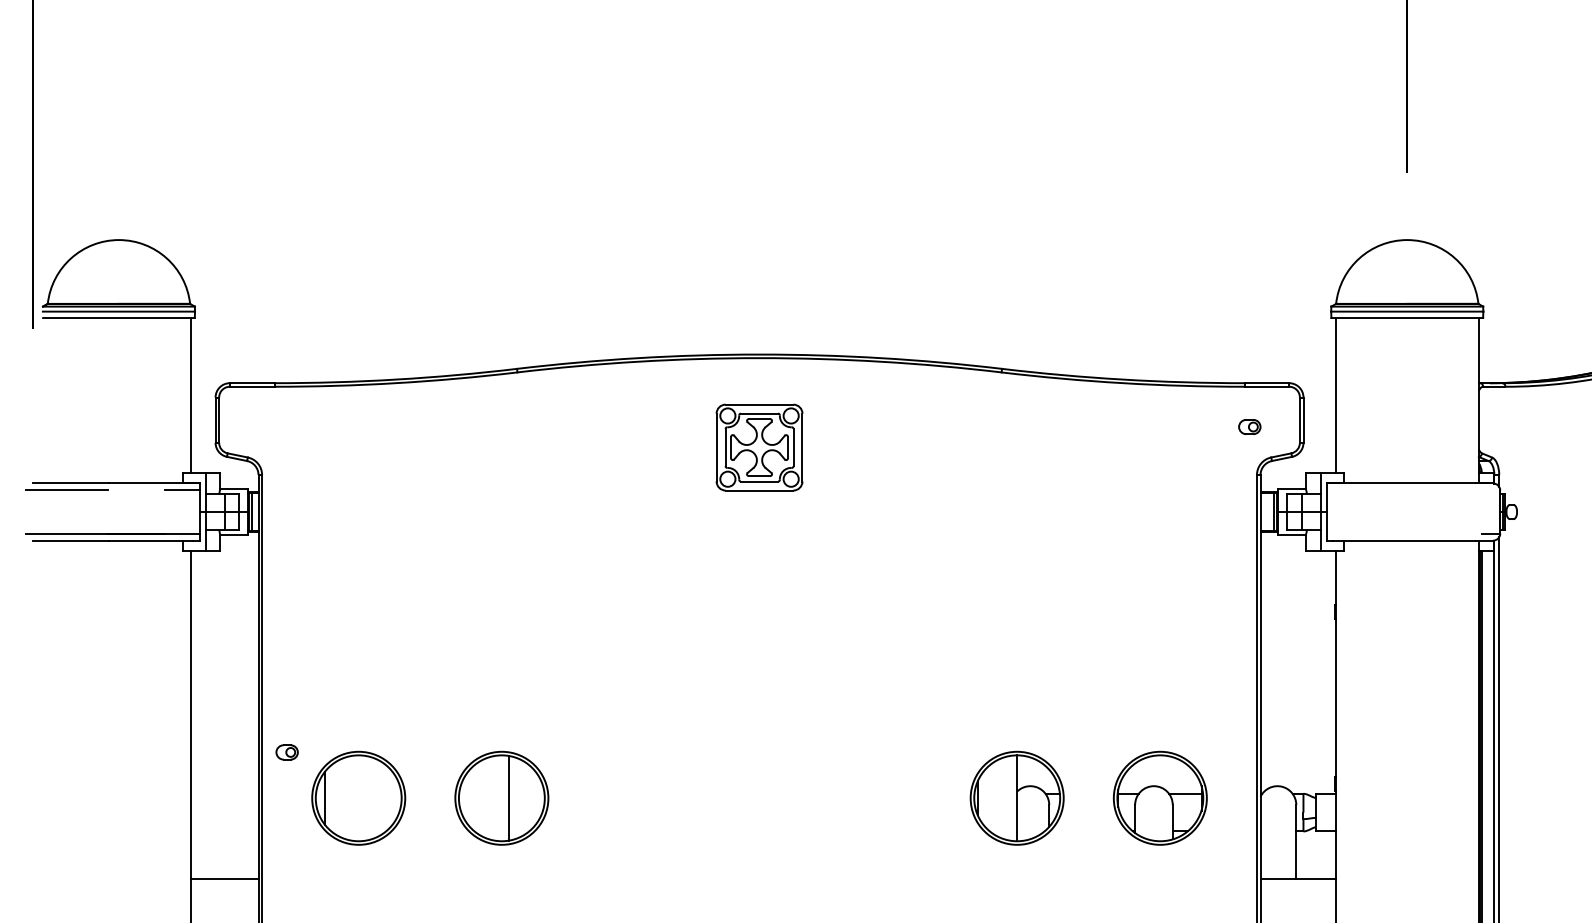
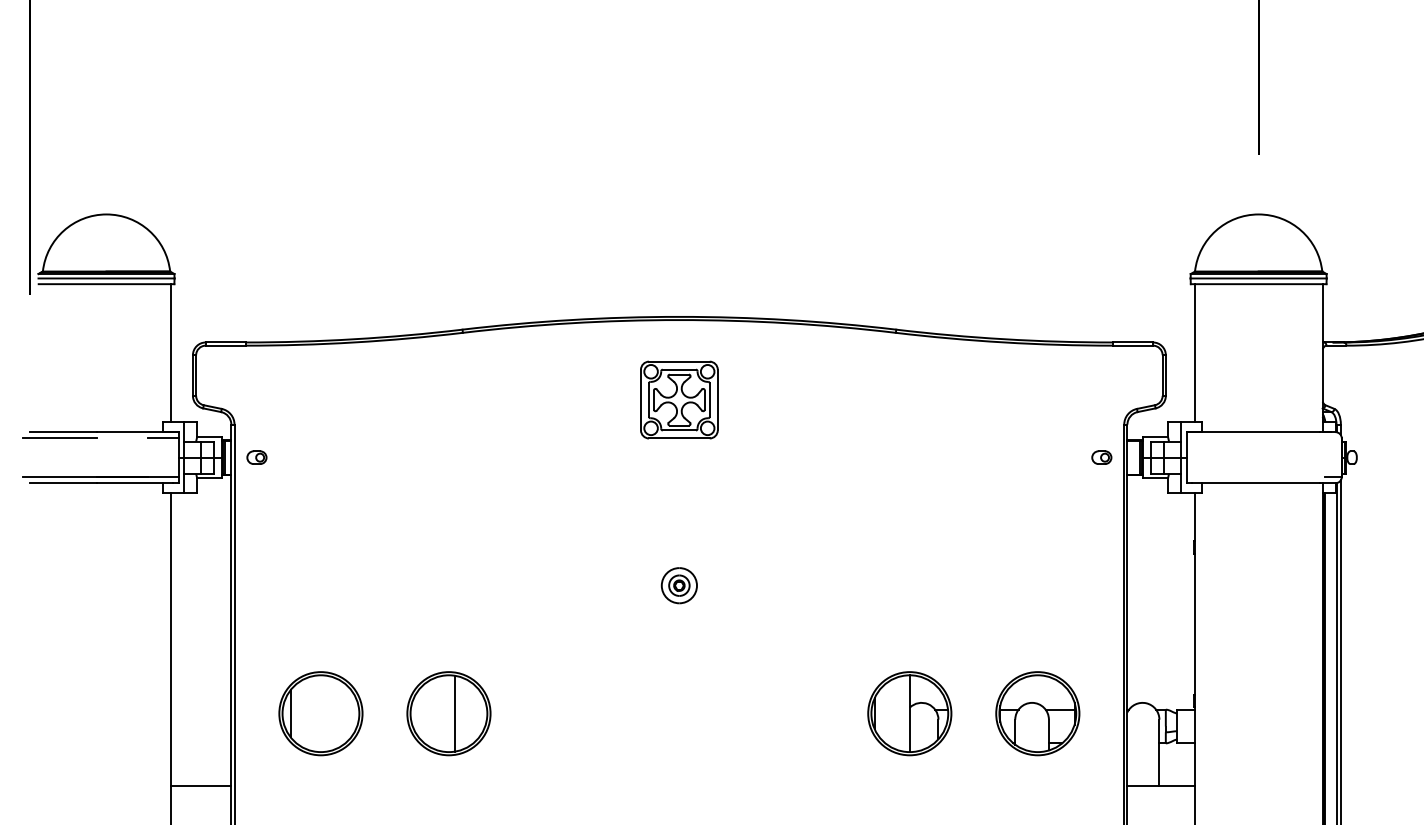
part: (1249, 426) -> (1101, 457), moved
part: (758, 654) -> (678, 585), added
part: (286, 752) -> (256, 457), moved

